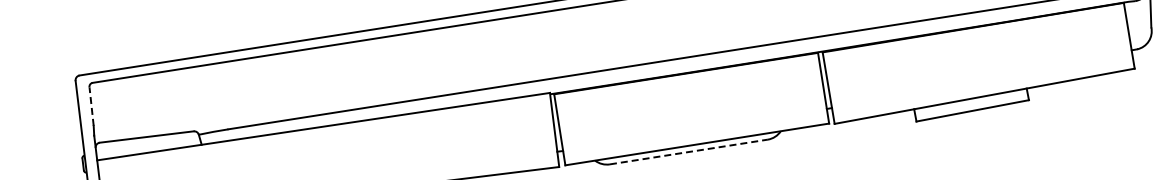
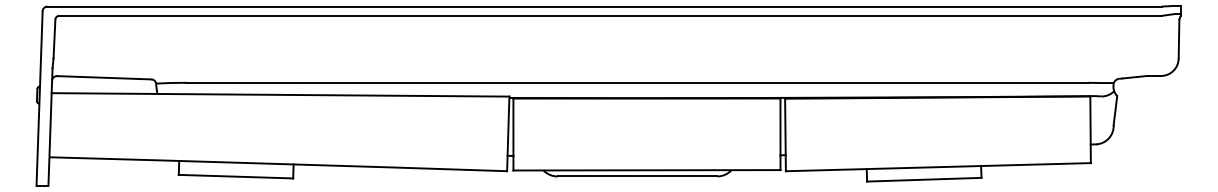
line: (91, 105) -> (54, 38), dashed -> solid
line: (688, 152) -> (637, 176), dashed -> solid

